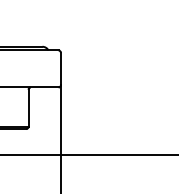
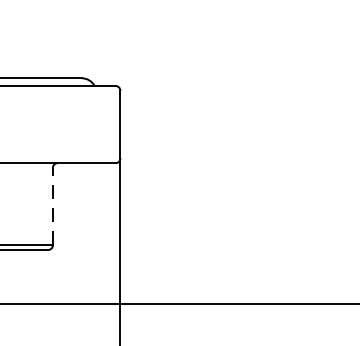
line: (28, 107) -> (52, 204), solid -> dashed

